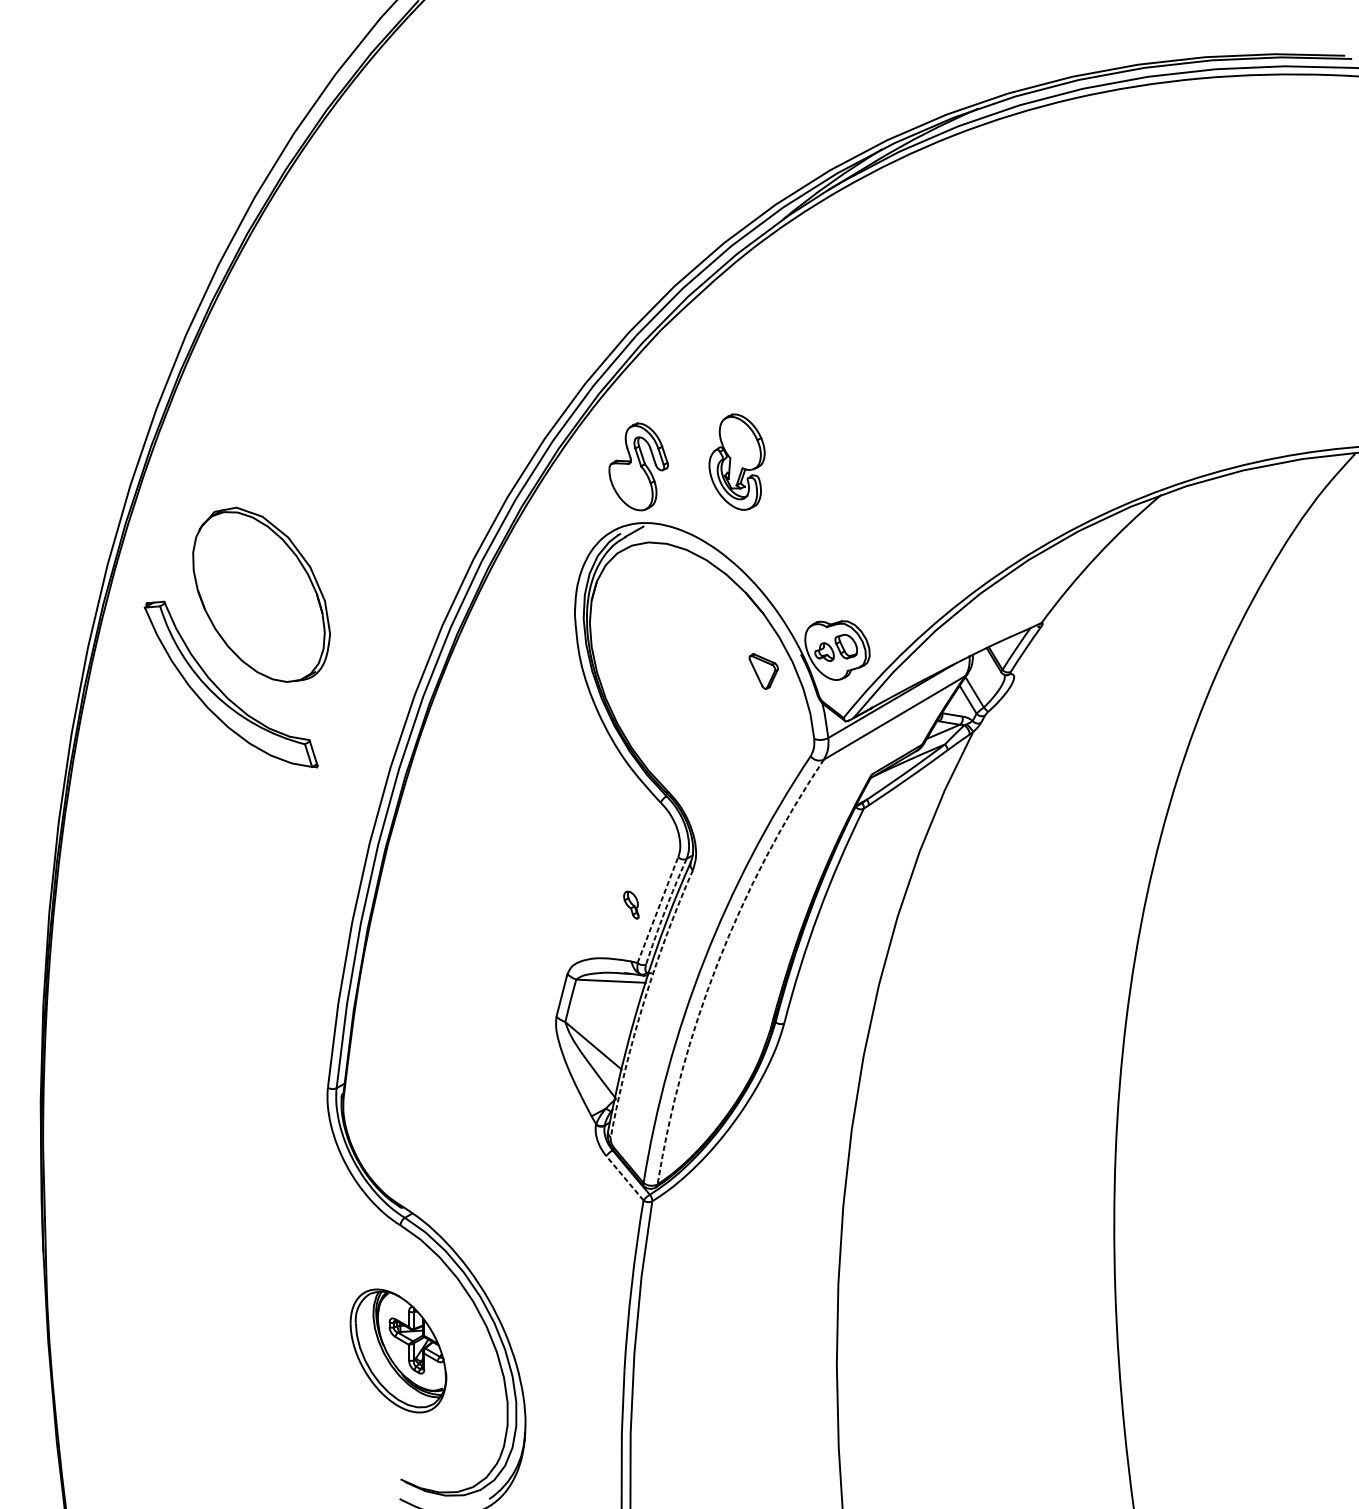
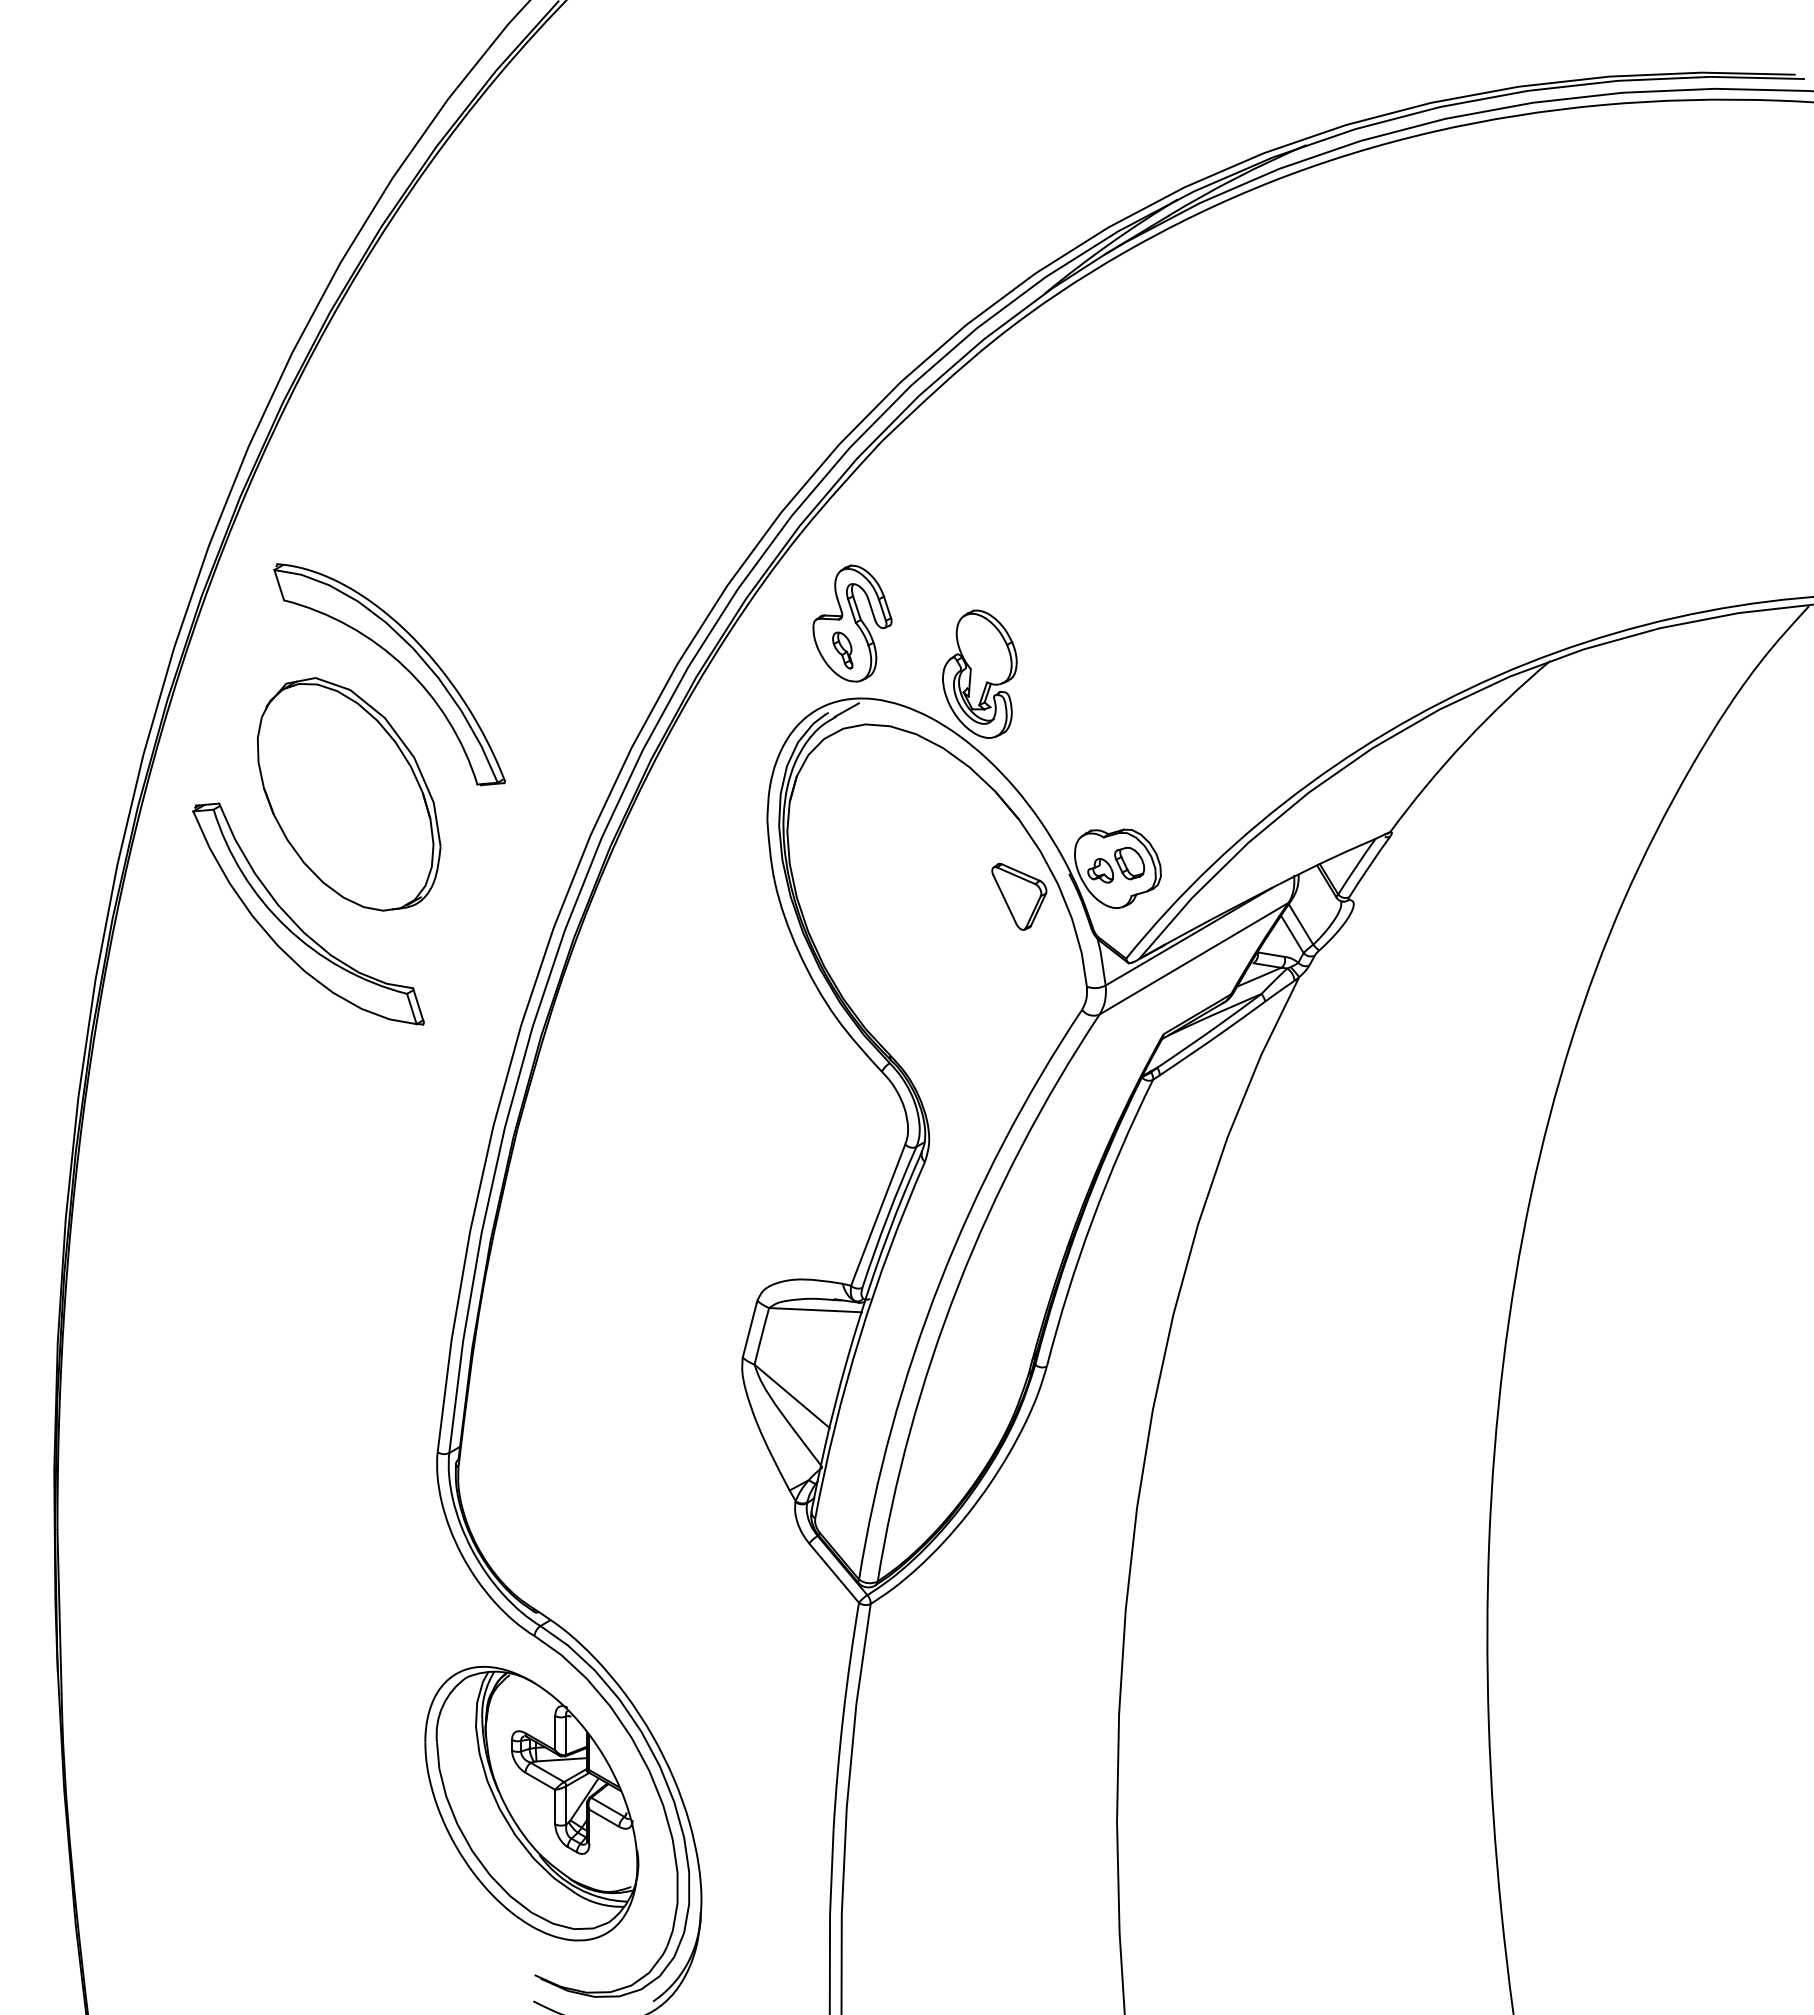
part: (736, 461) -> (979, 673), moved
part: (299, 496) -> (399, 663), added
part: (763, 671) -> (1019, 896), size x1.43
part: (631, 905) -> (842, 650), moved
line: (658, 910) -> (878, 1215), dashed -> solid
arc: (664, 911) -> (887, 1216), dashed -> solid
arc: (718, 962) -> (958, 1285), dashed -> solid
arc: (643, 1001) -> (859, 1337), dashed -> solid
line: (625, 1178) -> (834, 1573), dashed -> solid
part: (398, 1350) -> (531, 1803), size x1.67

